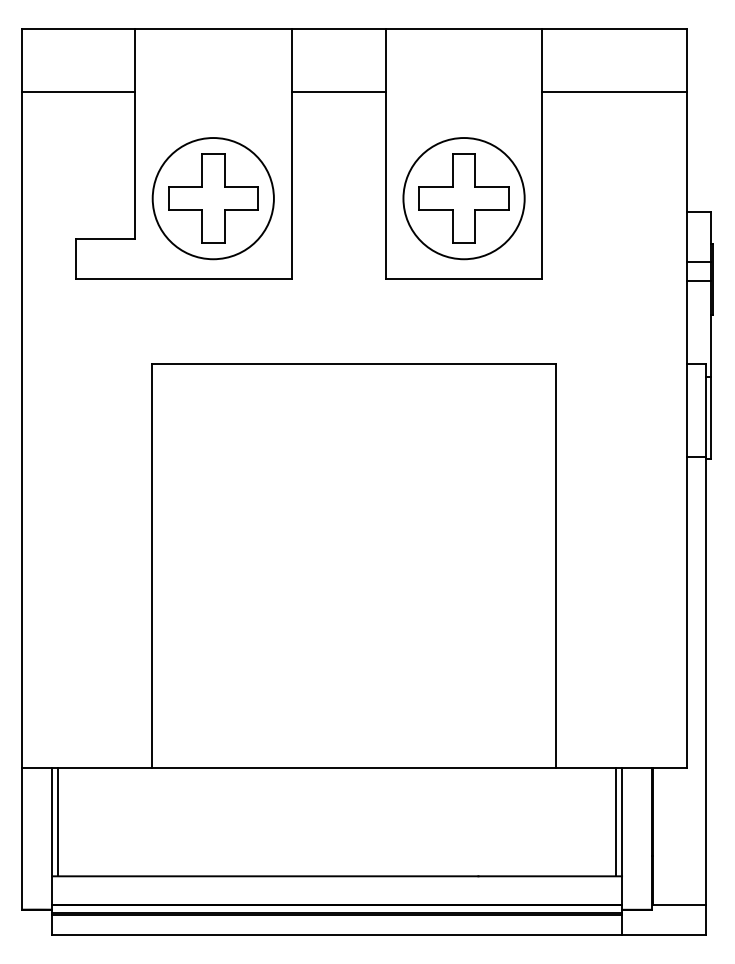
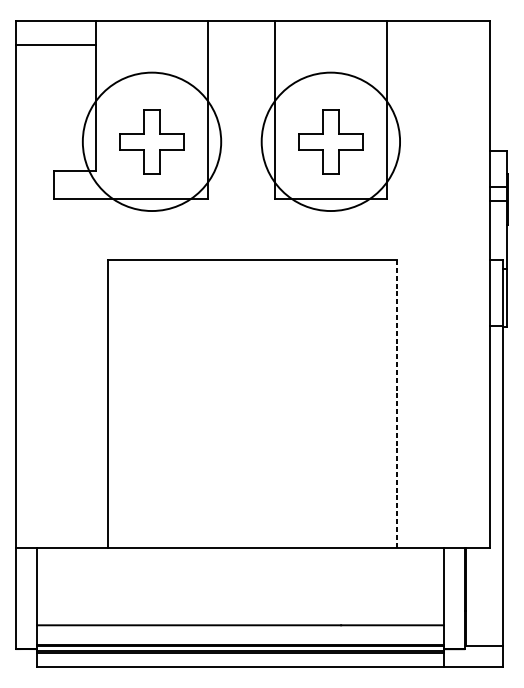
line: (78, 91) -> (55, 44), moved
line: (338, 91) -> (241, 65), removed
line: (614, 91) -> (438, 65), removed
circle: (212, 198) -> (151, 141), size x1.6
circle: (463, 198) -> (330, 141), size x1.6
line: (556, 566) -> (396, 404), solid -> dashed
line: (58, 822) -> (41, 586), removed
line: (616, 822) -> (439, 586), removed

